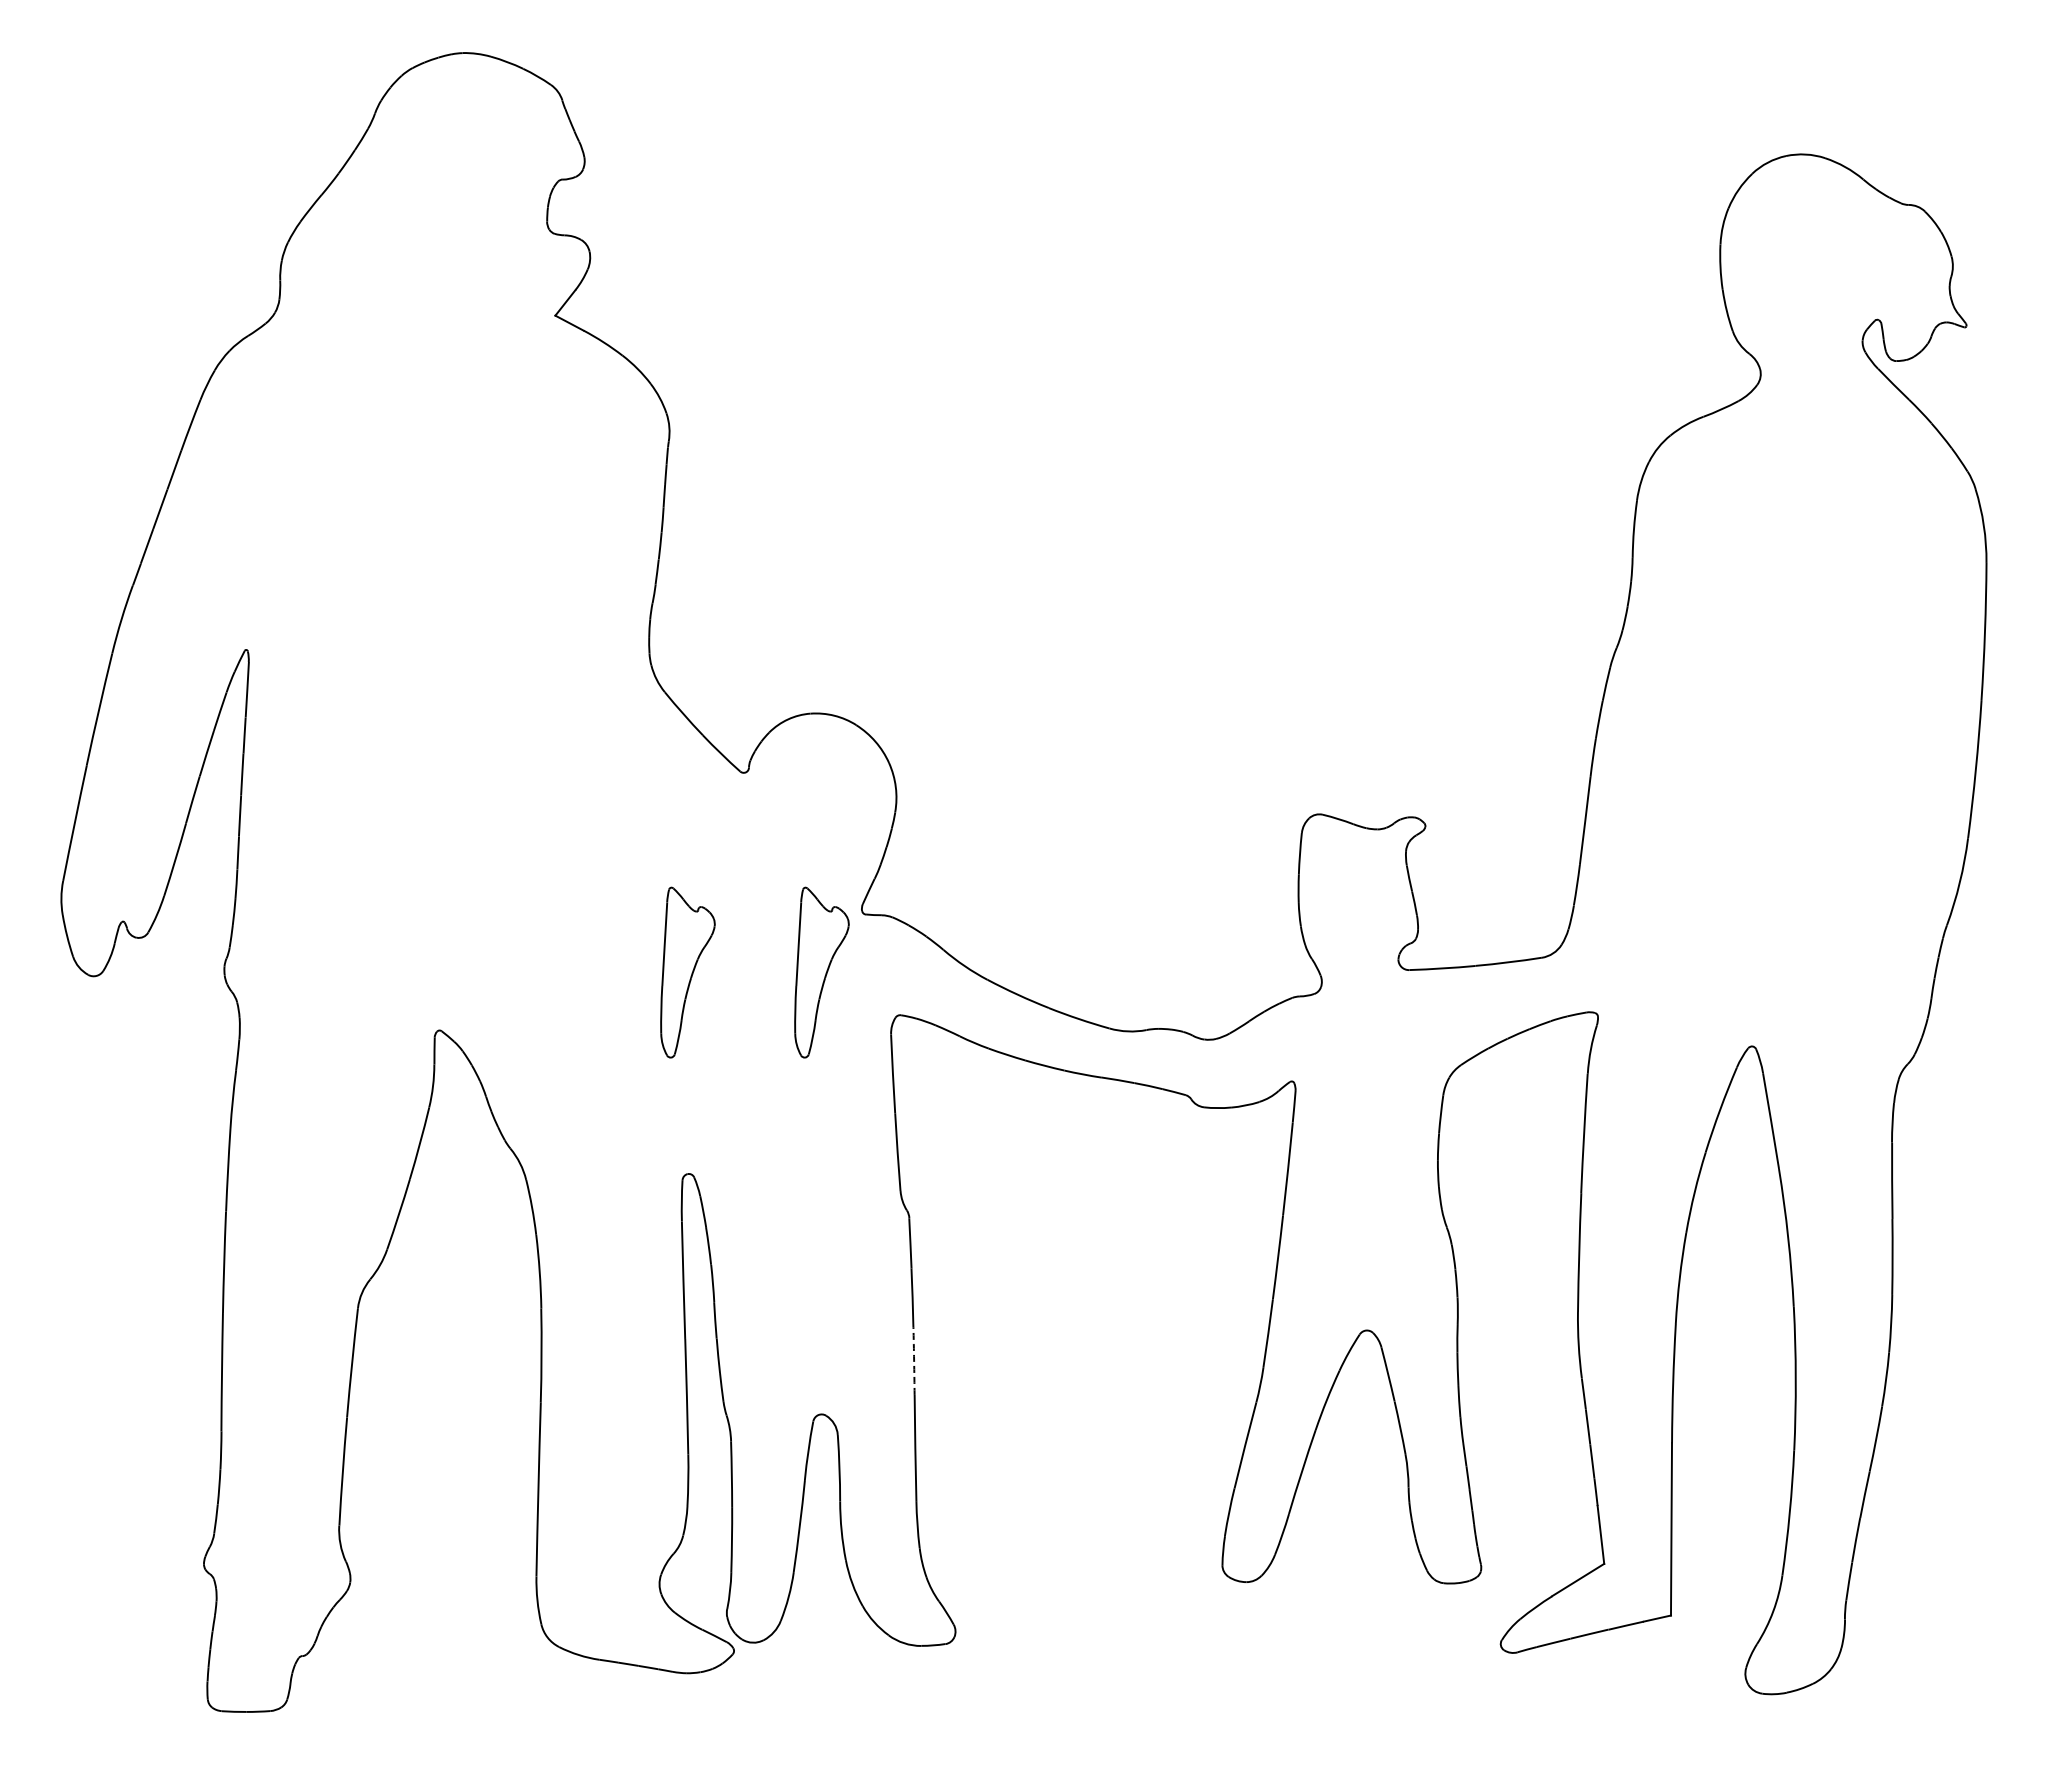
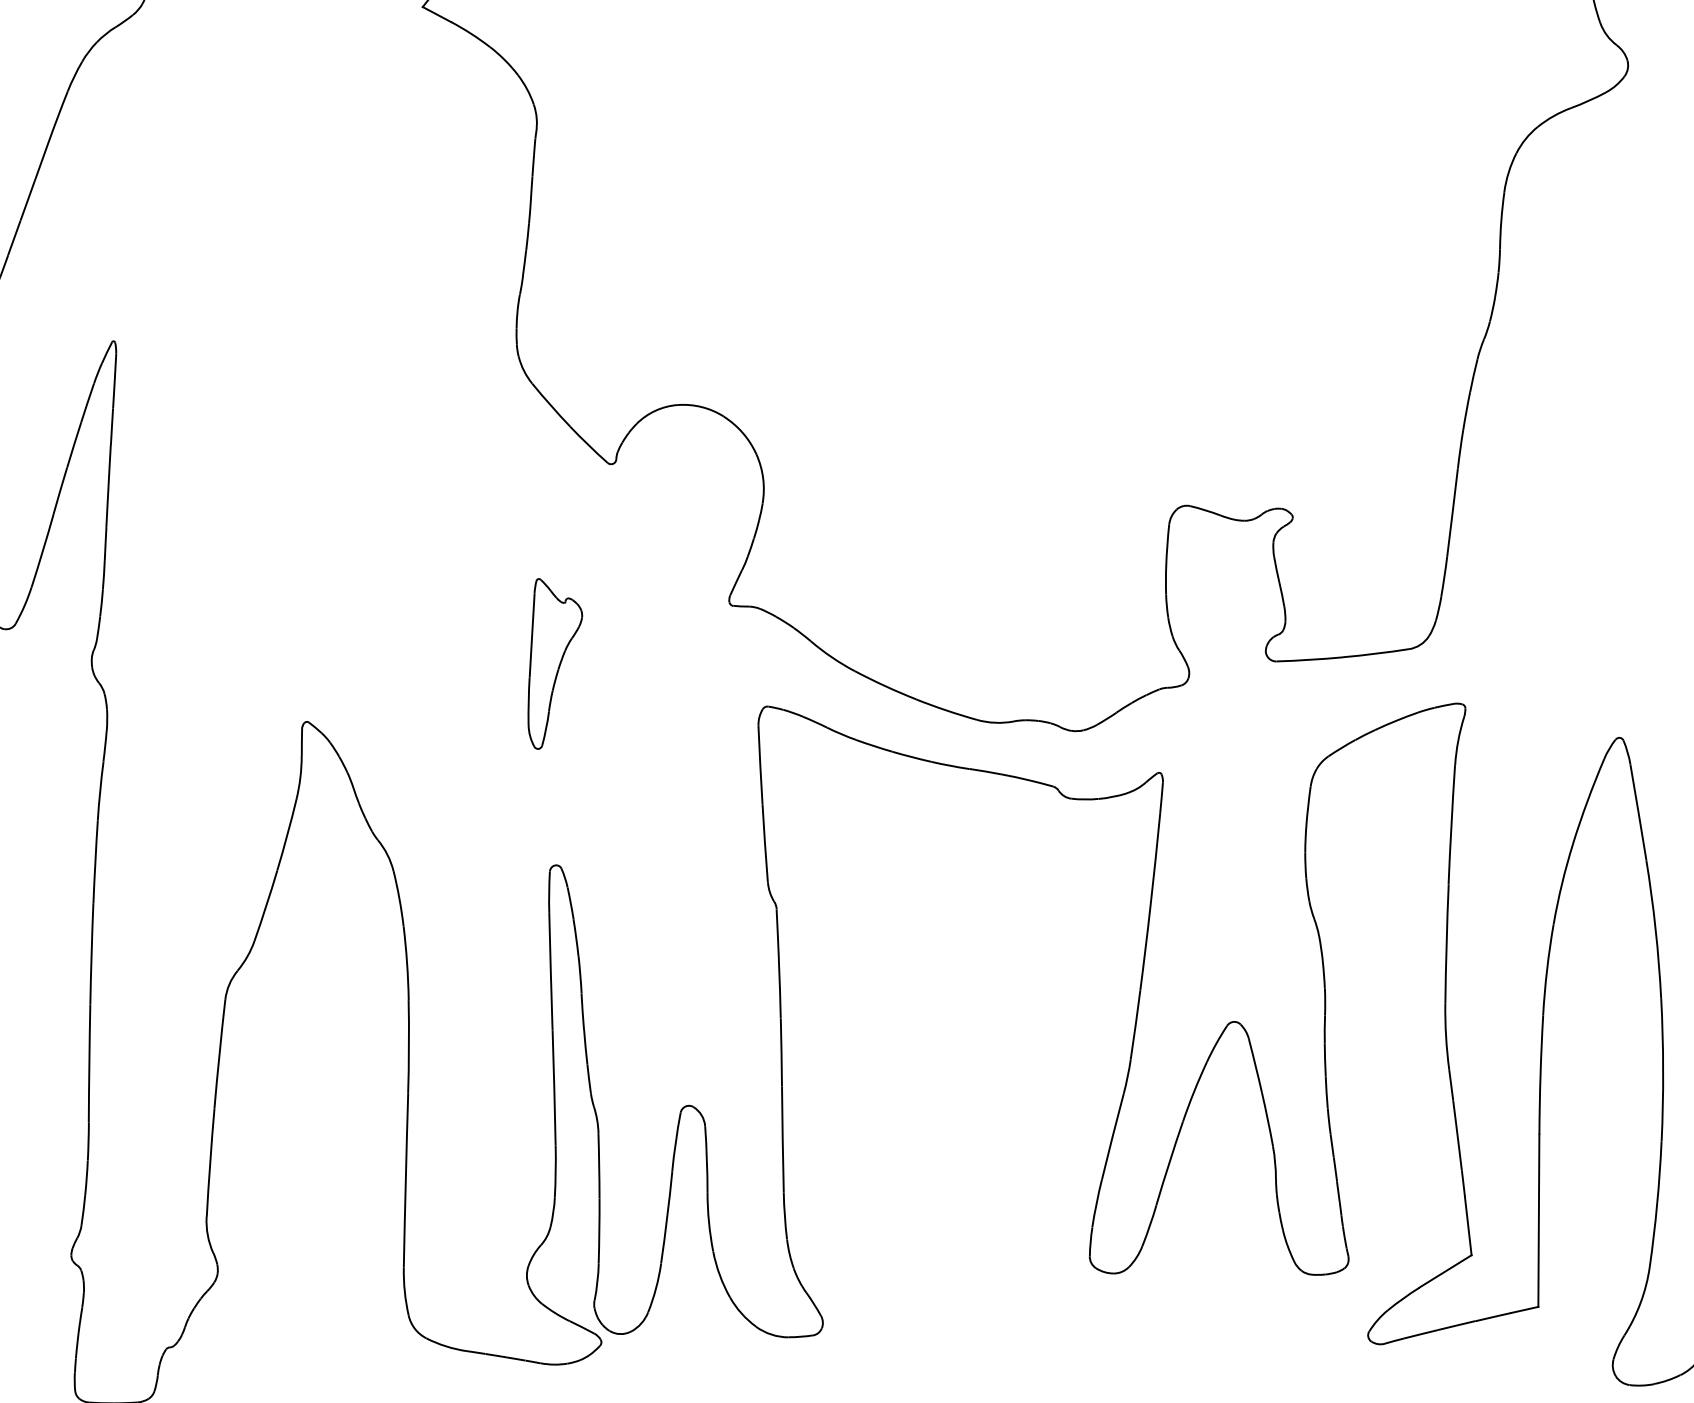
part: (821, 972) -> (688, 663), removed
arc: (914, 1361) -> (781, 1052), dashed -> solid

